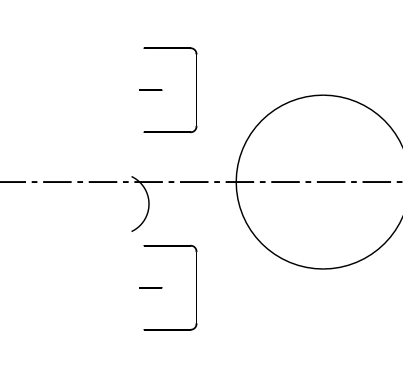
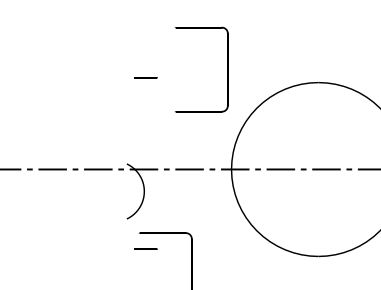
part: (196, 89) -> (227, 68), moved
line: (150, 287) -> (145, 248), moved

